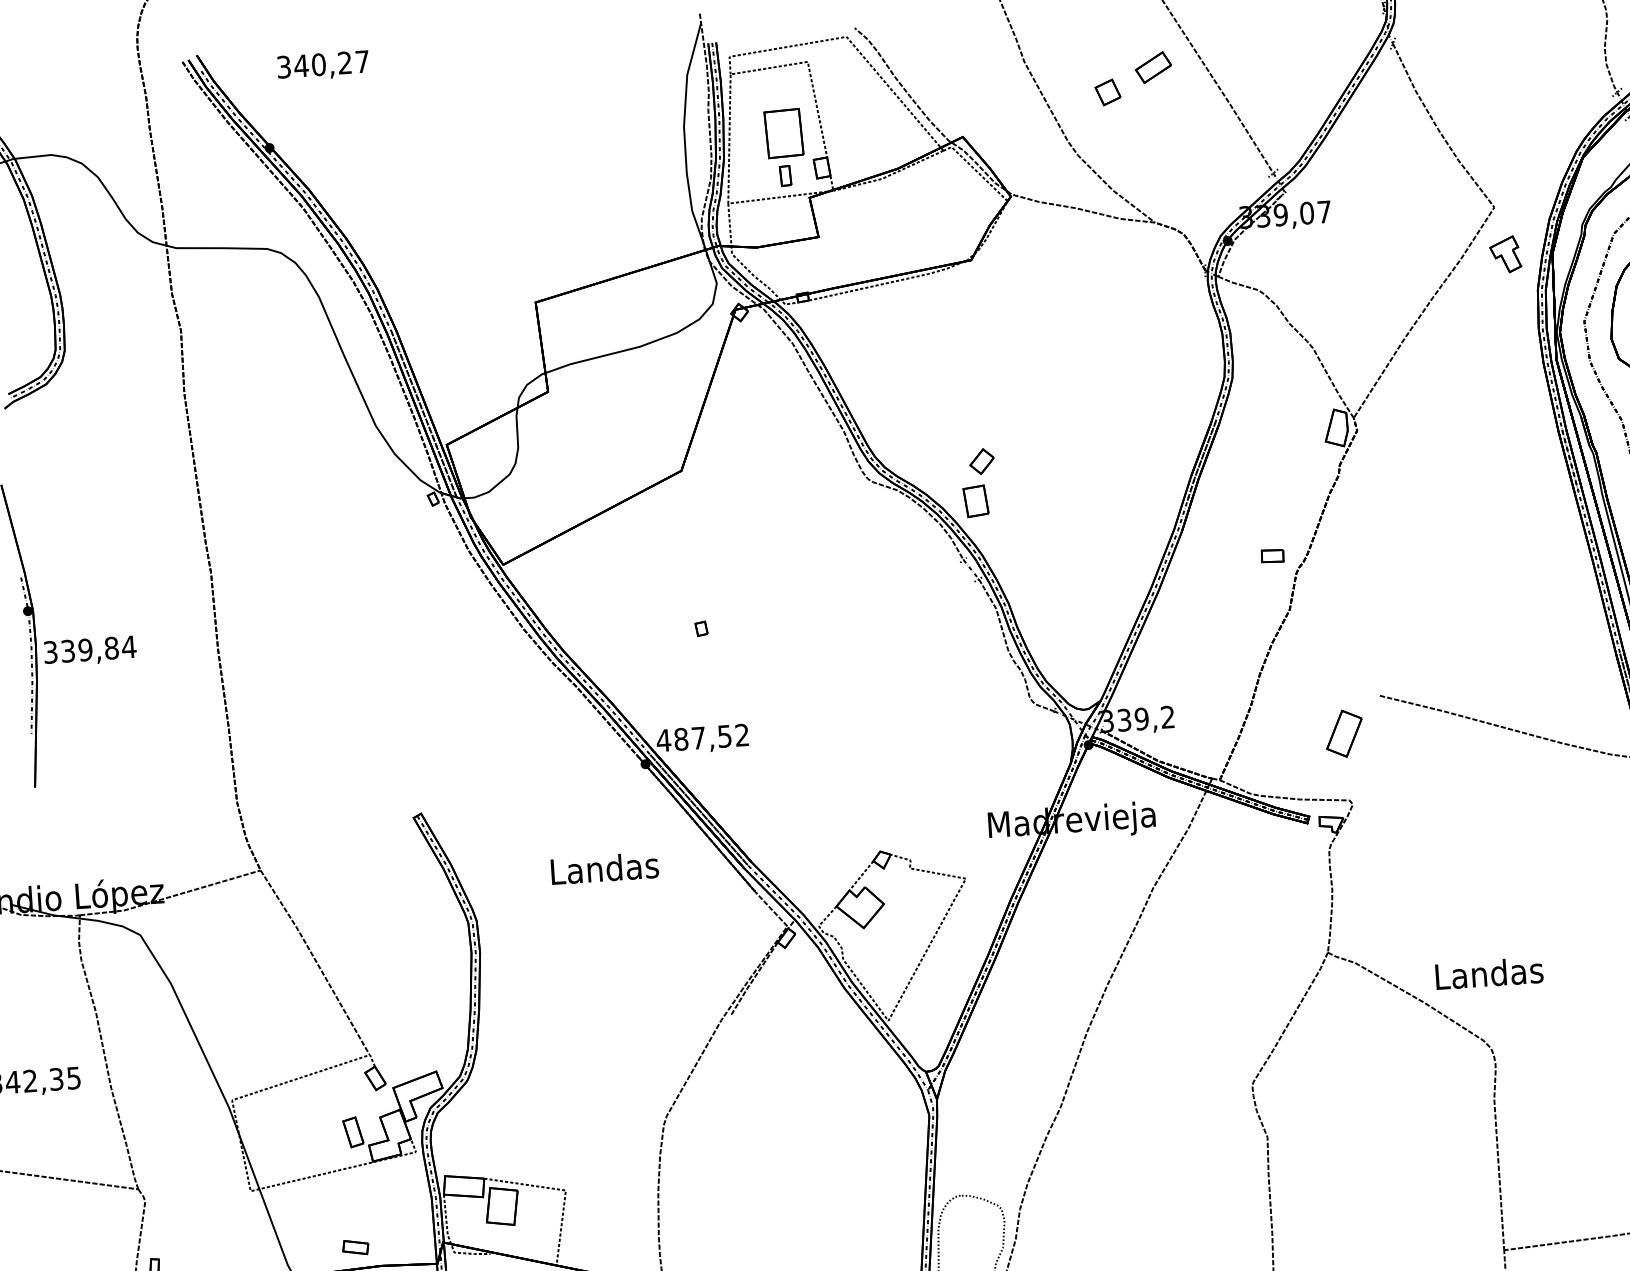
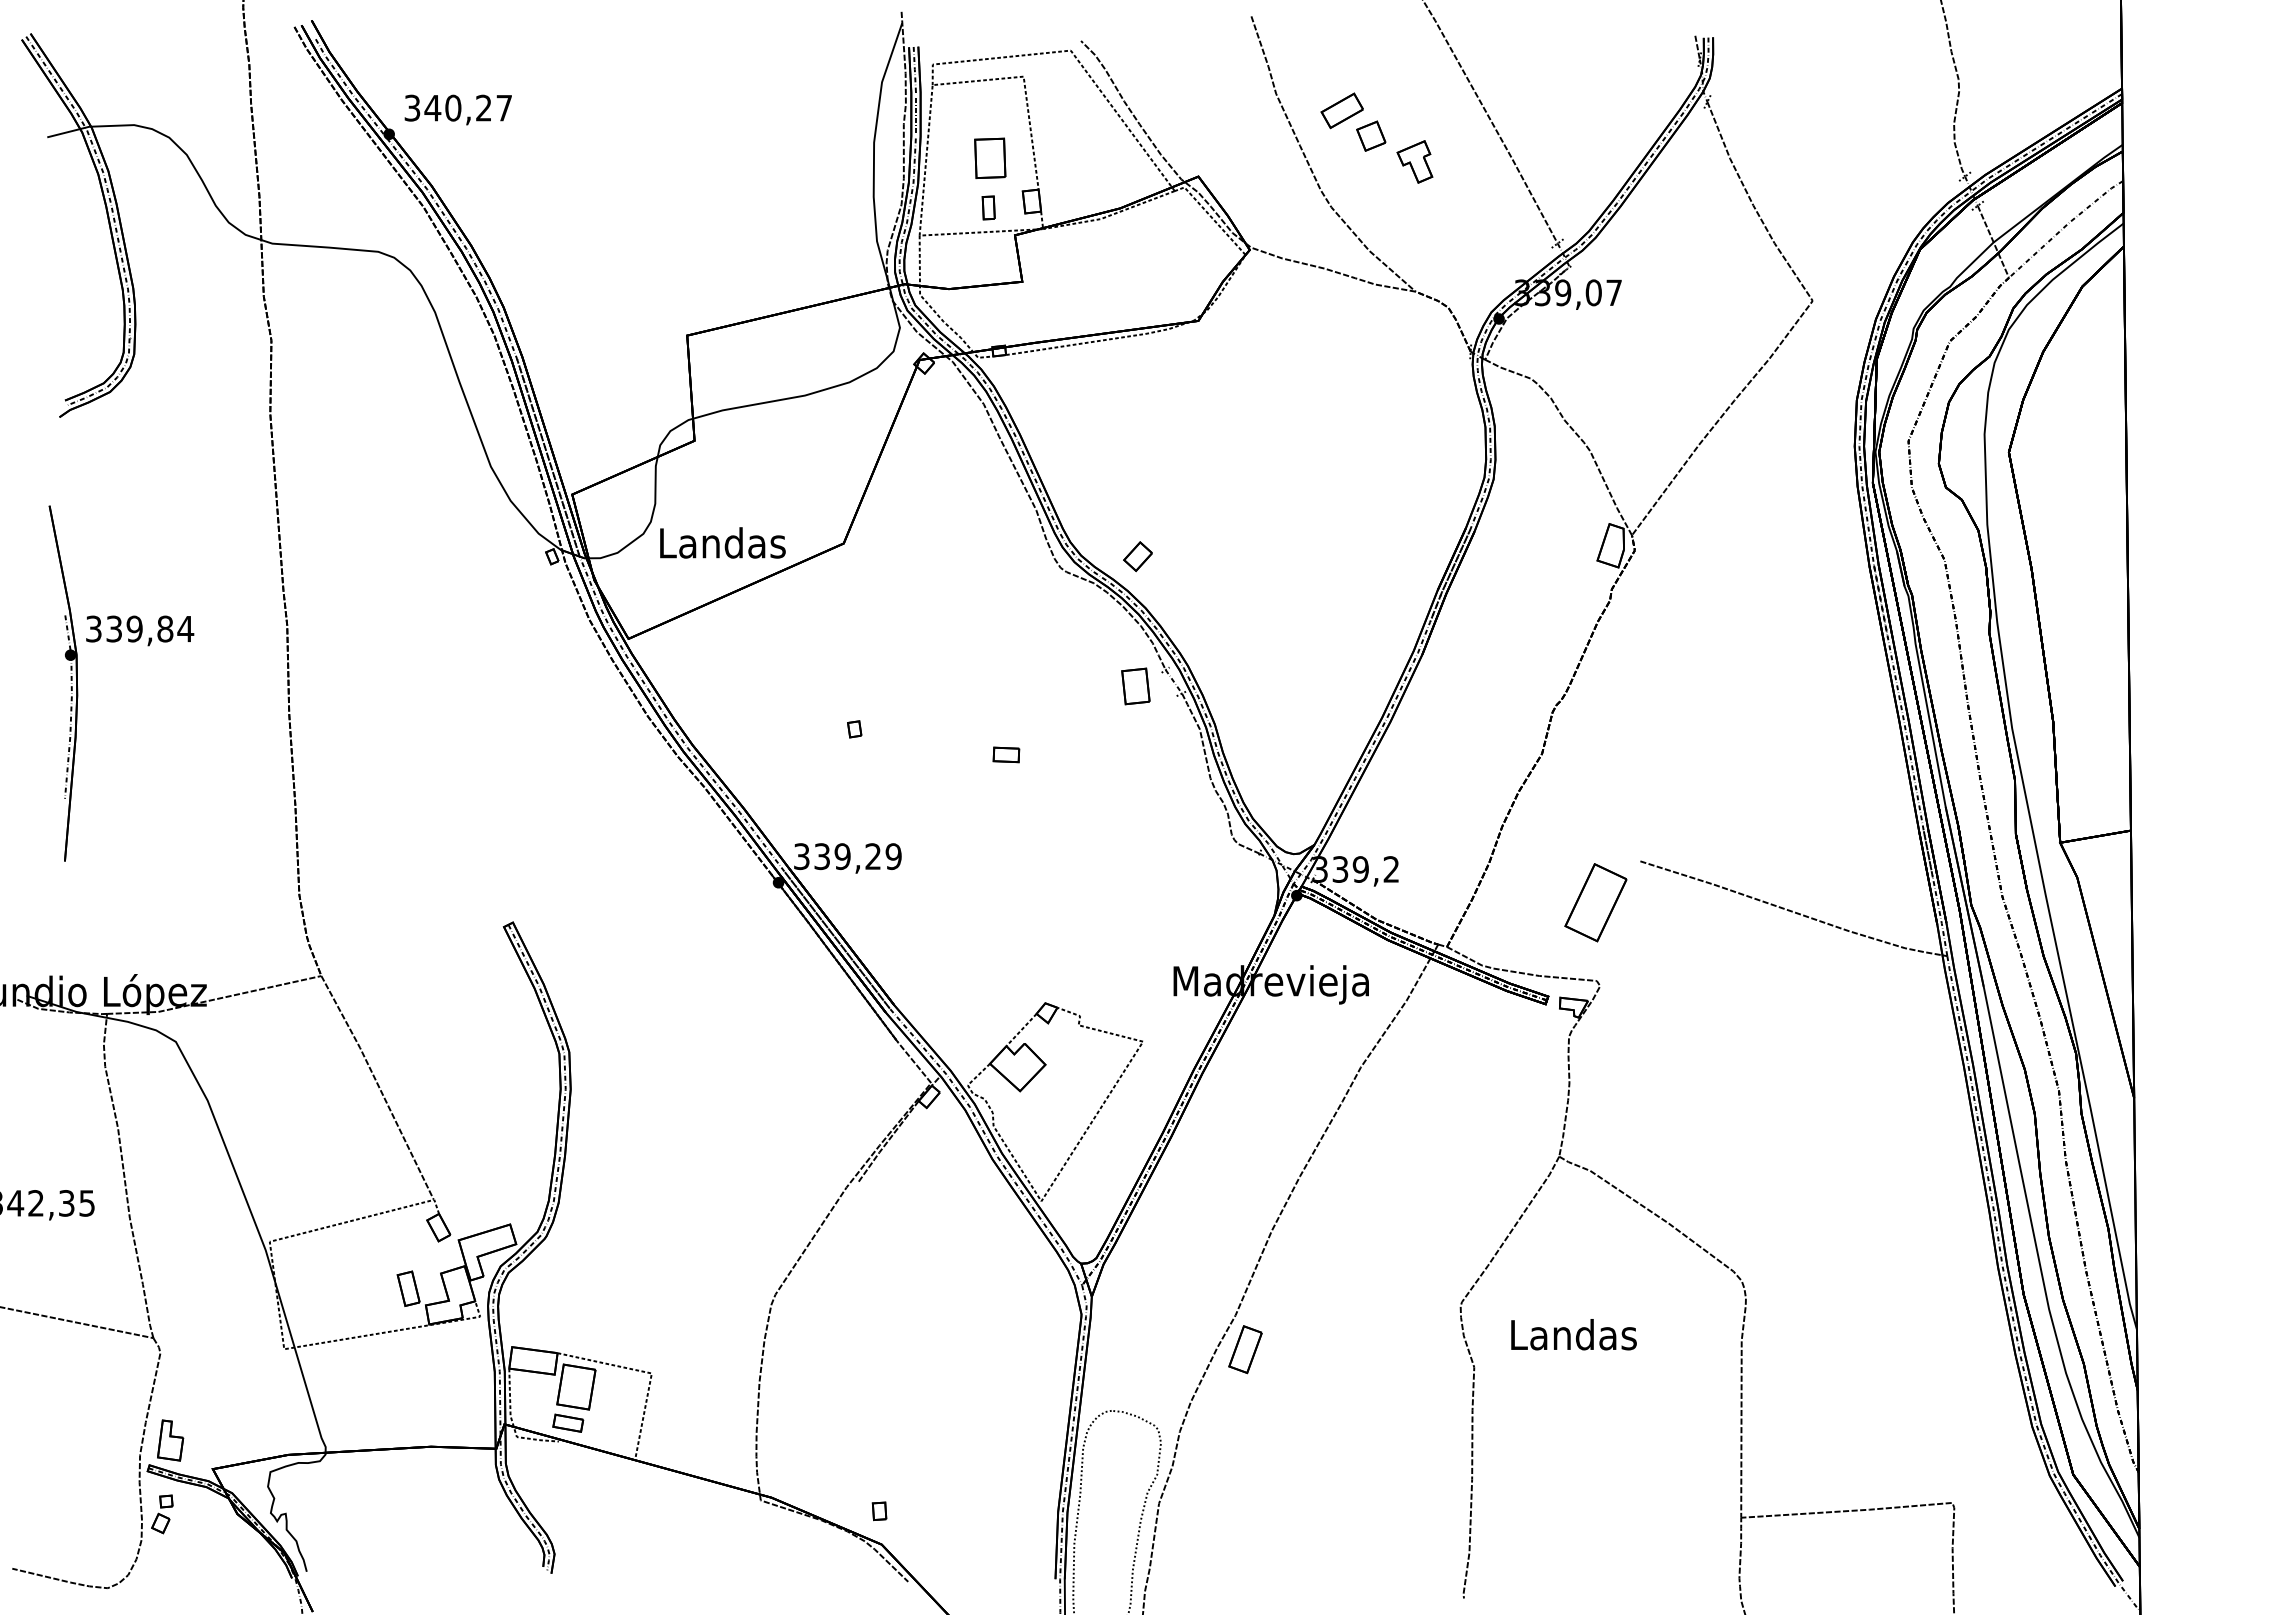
text: (322, 65) -> (457, 109), moved
part: (1152, 67) -> (1341, 110), moved
part: (784, 133) -> (990, 158), size x0.71
part: (1505, 254) -> (1414, 161), moved
part: (981, 461) -> (1137, 556), moved
part: (975, 501) -> (1135, 686), moved
part: (1272, 555) -> (1006, 754), moved
text: (90, 650) -> (140, 630), moved
part: (1344, 733) -> (1595, 902), size x1.43
text: (702, 737) -> (847, 856), 487,52 -> 339,29
text: (604, 868) -> (722, 542), moved
text: (1488, 973) -> (1573, 1334), moved
part: (1071, 1135) -> (1245, 1349), added
part: (355, 1246) -> (568, 1422), moved

